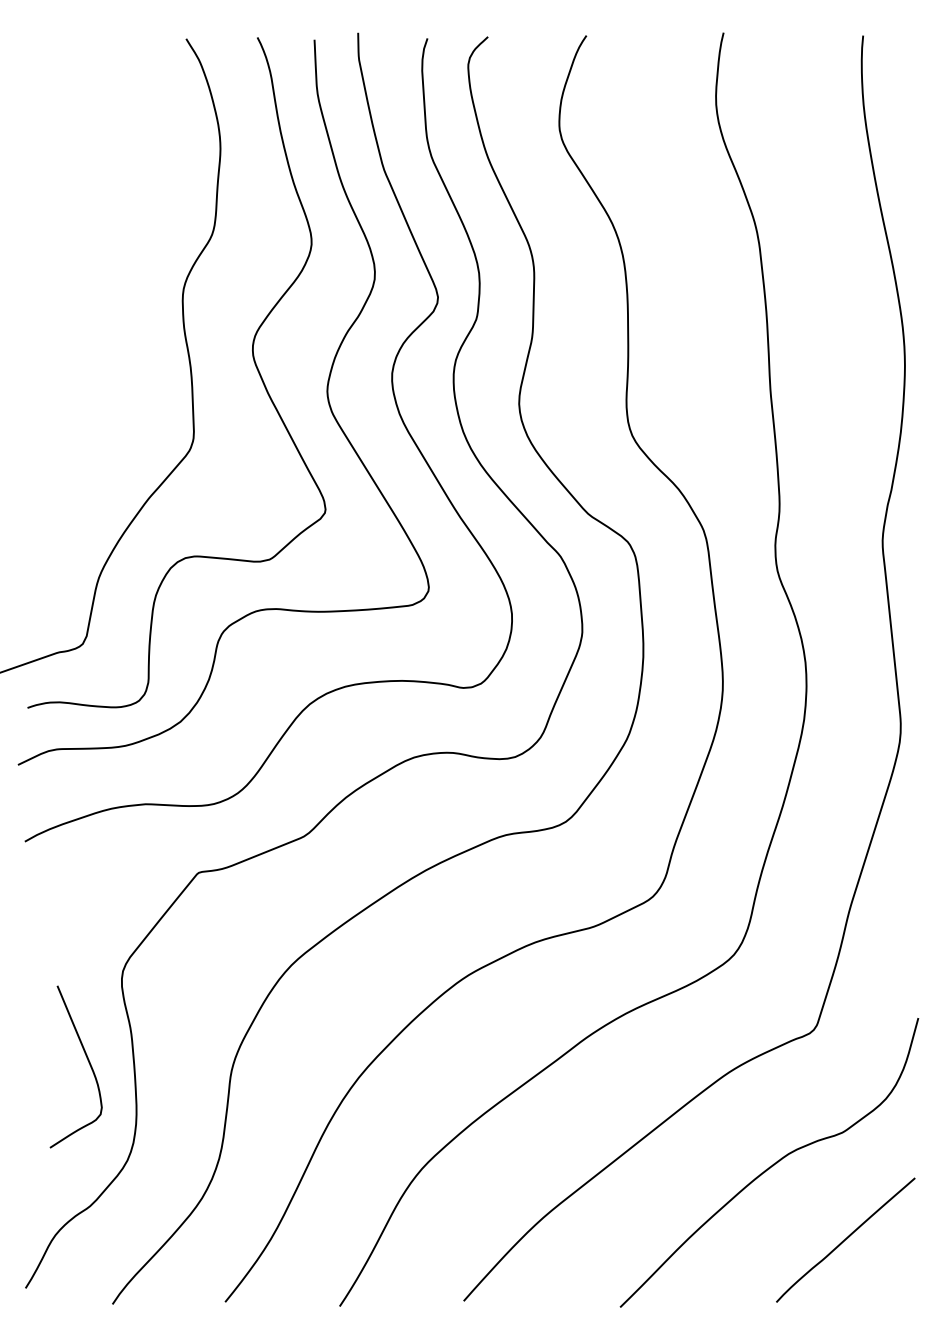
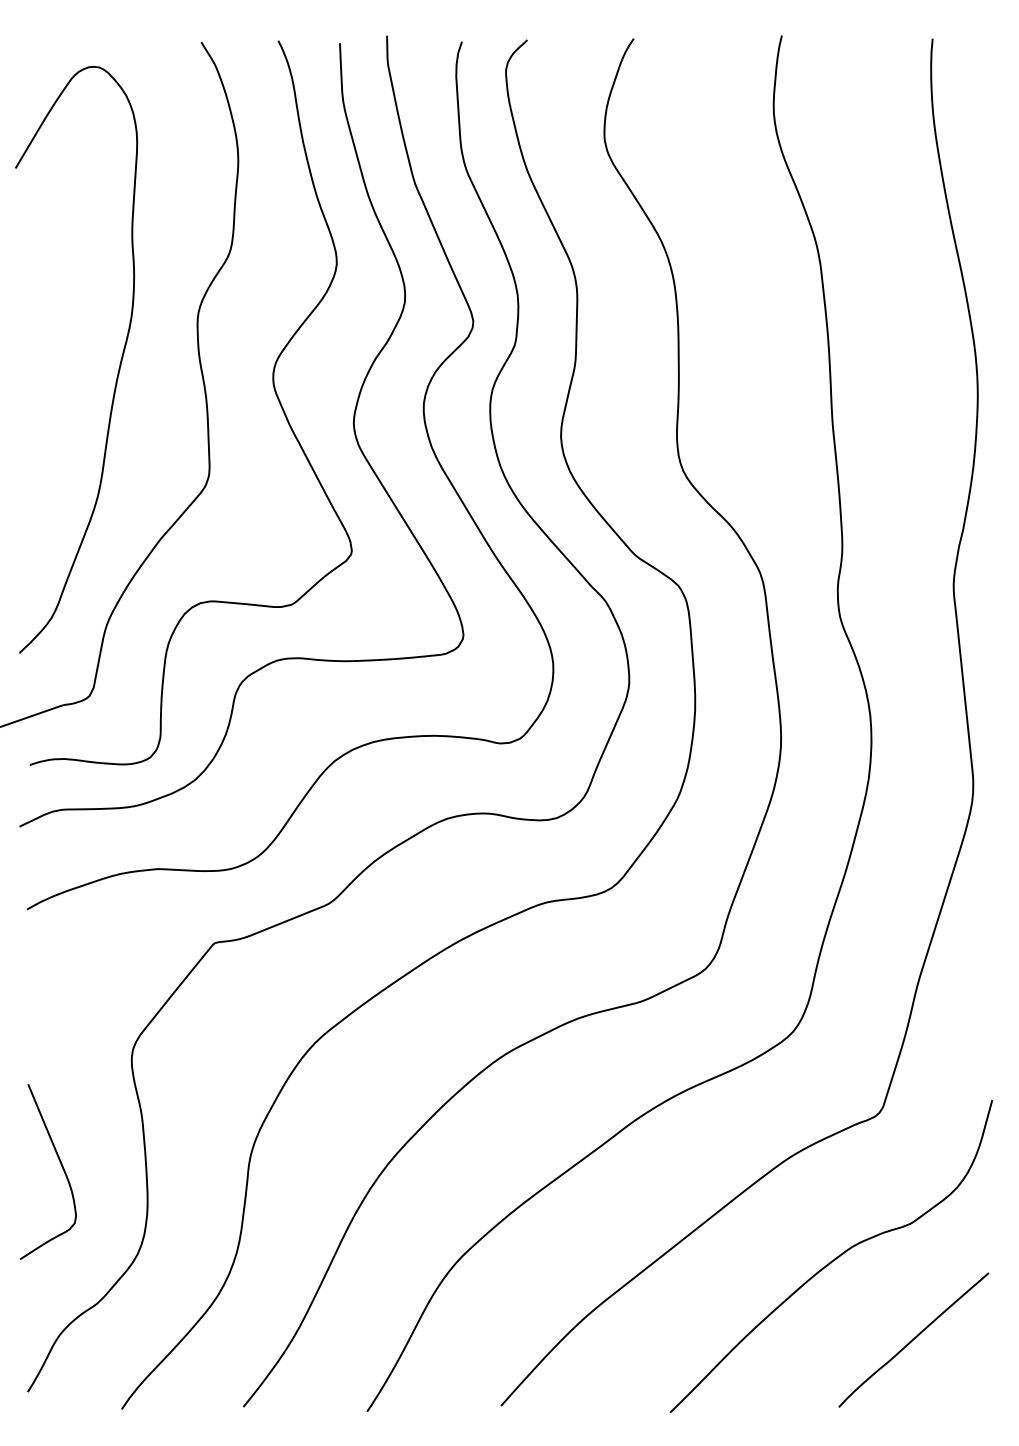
curve: (109, 340) -> (118, 368), added
curve: (87, 1060) -> (60, 1164), moved

